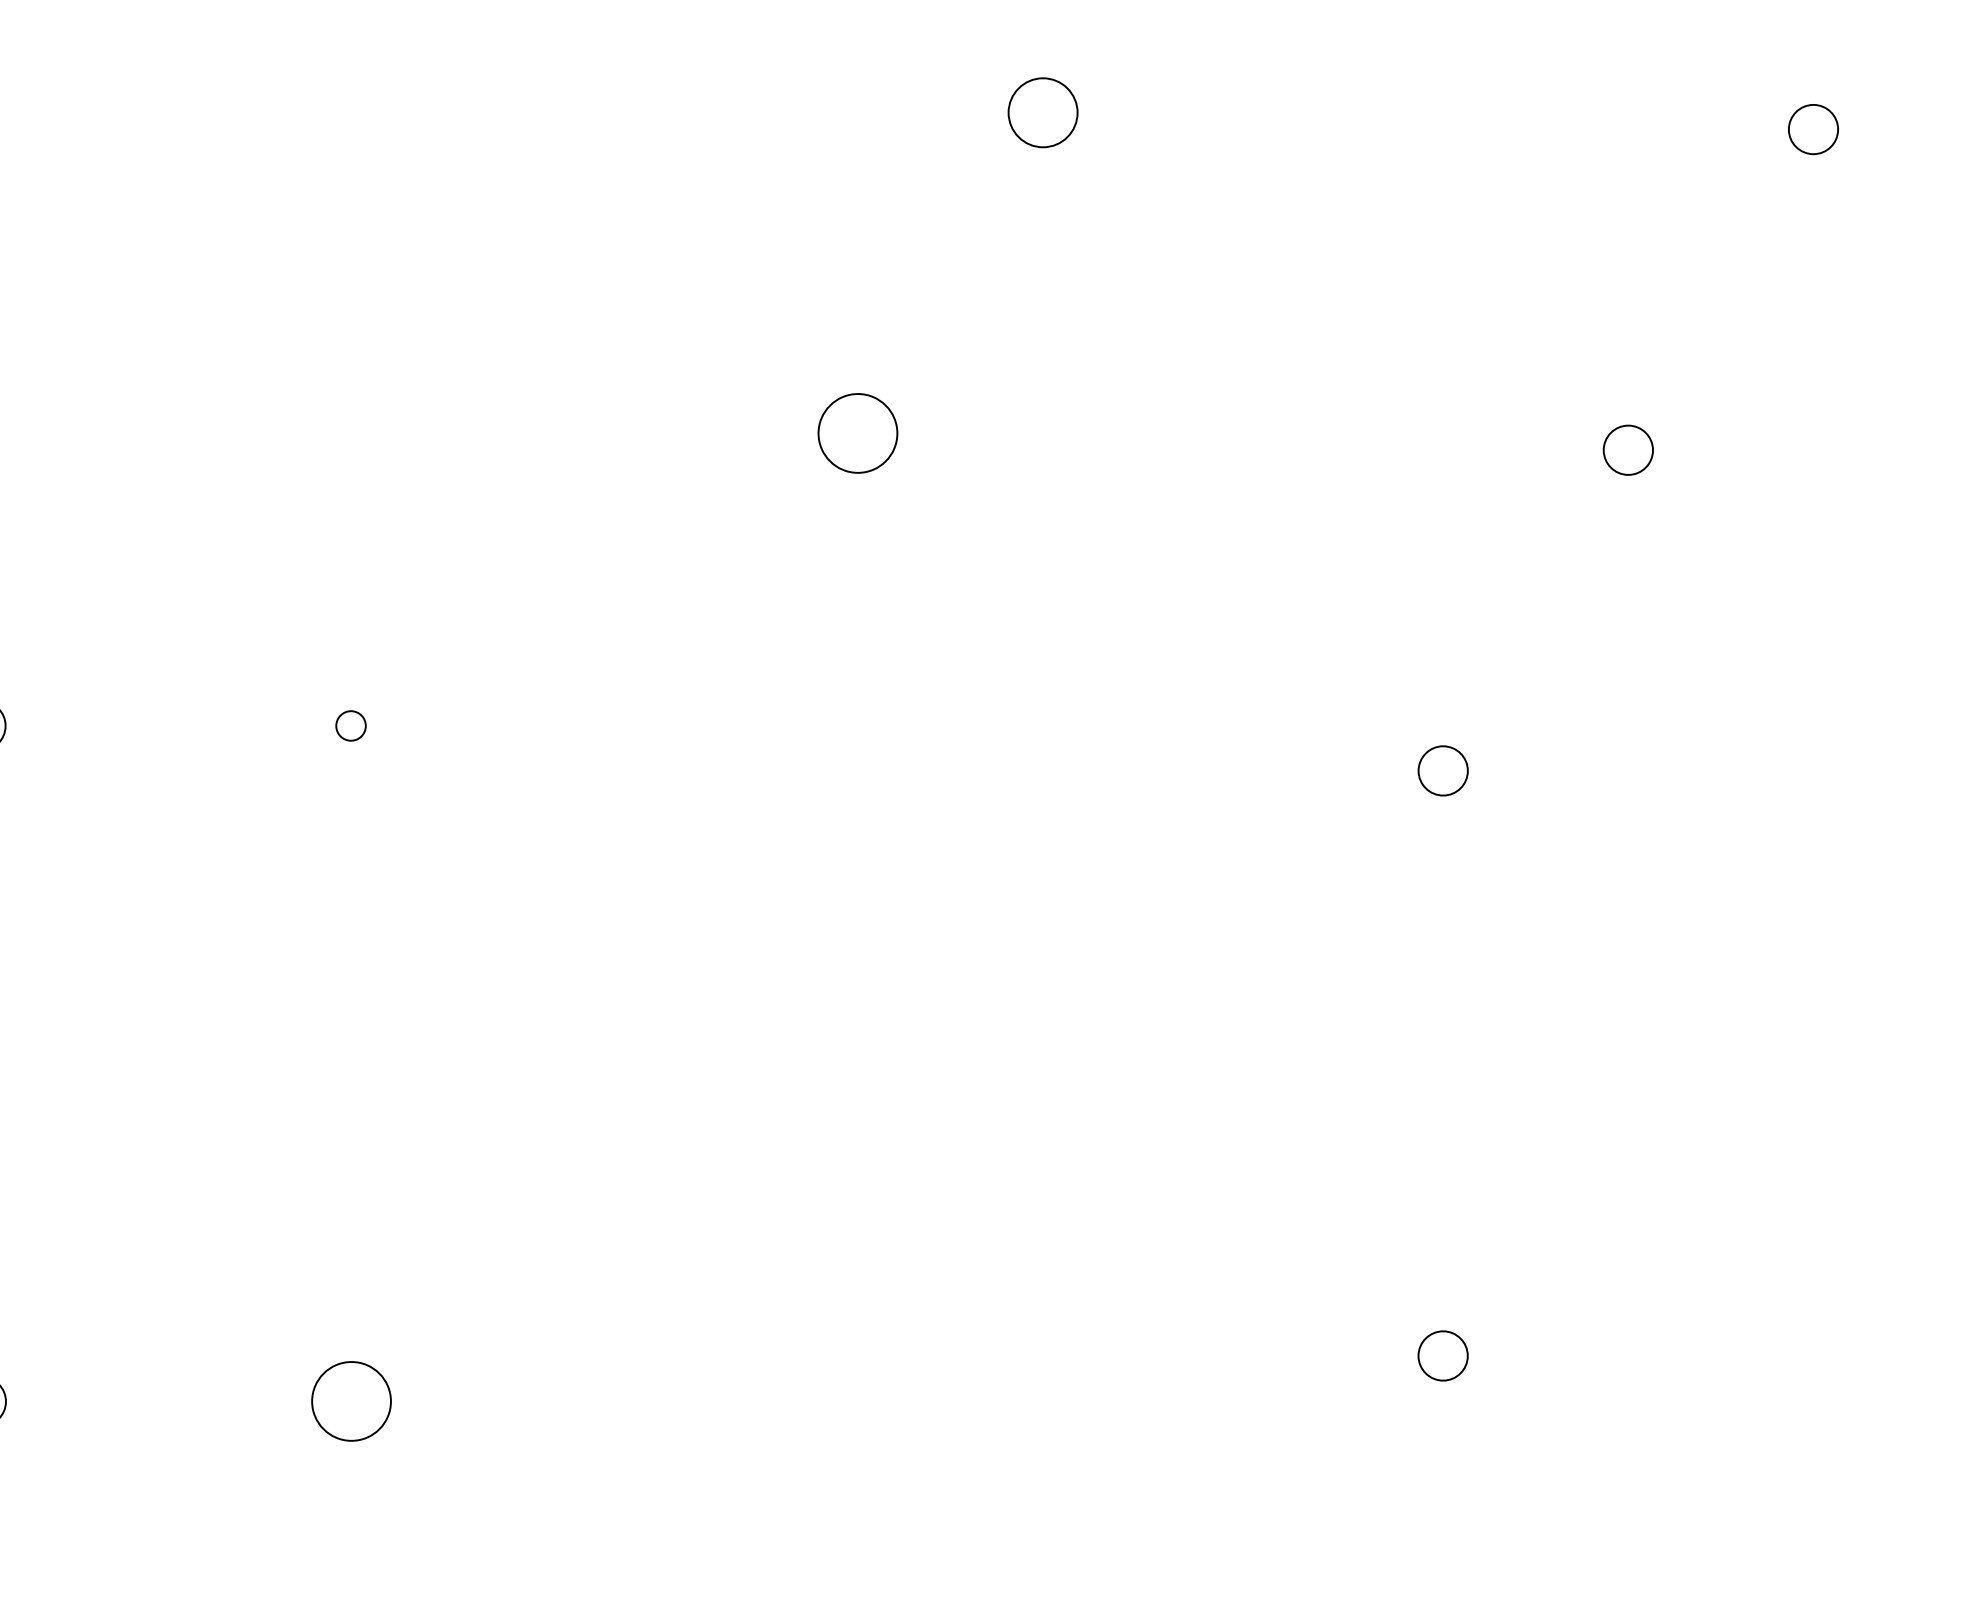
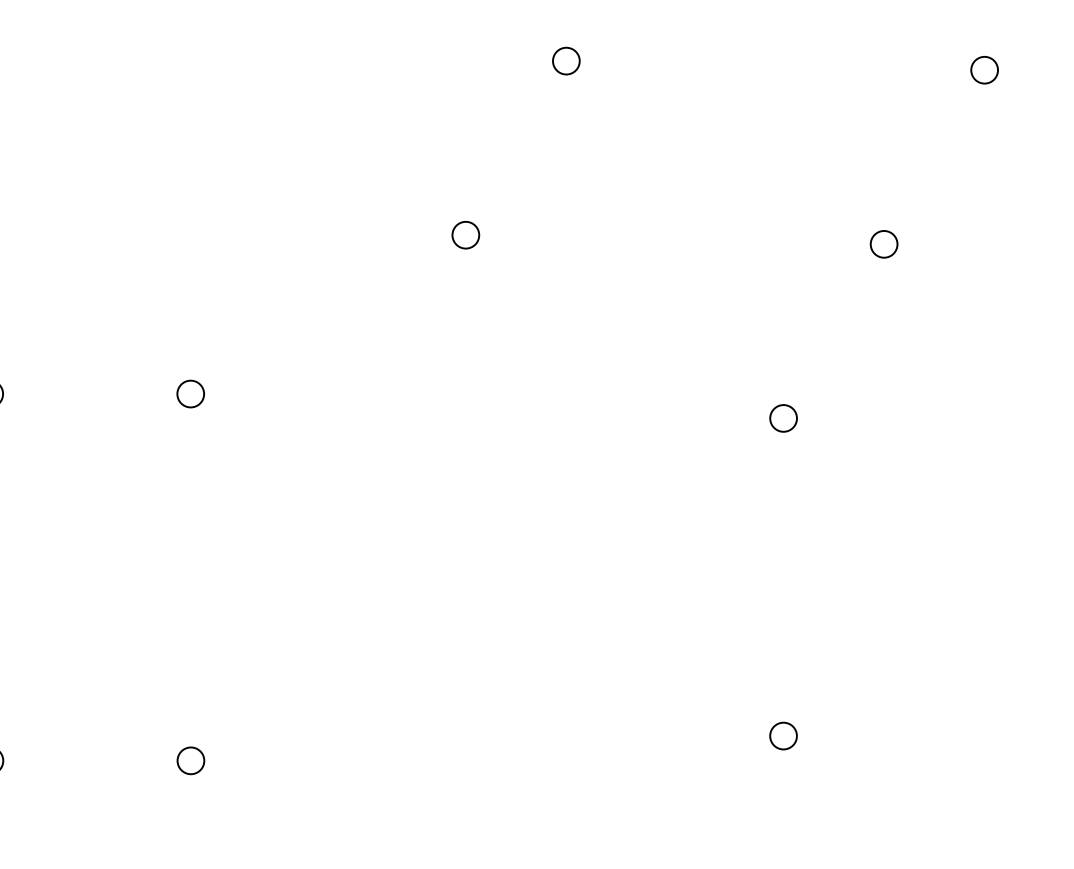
circle: (1041, 111) -> (565, 60), size x0.71
circle: (857, 432) -> (465, 234), size x0.62
circle: (350, 724) -> (190, 393), size x1.67
circle: (350, 1400) -> (190, 760), size x0.62

